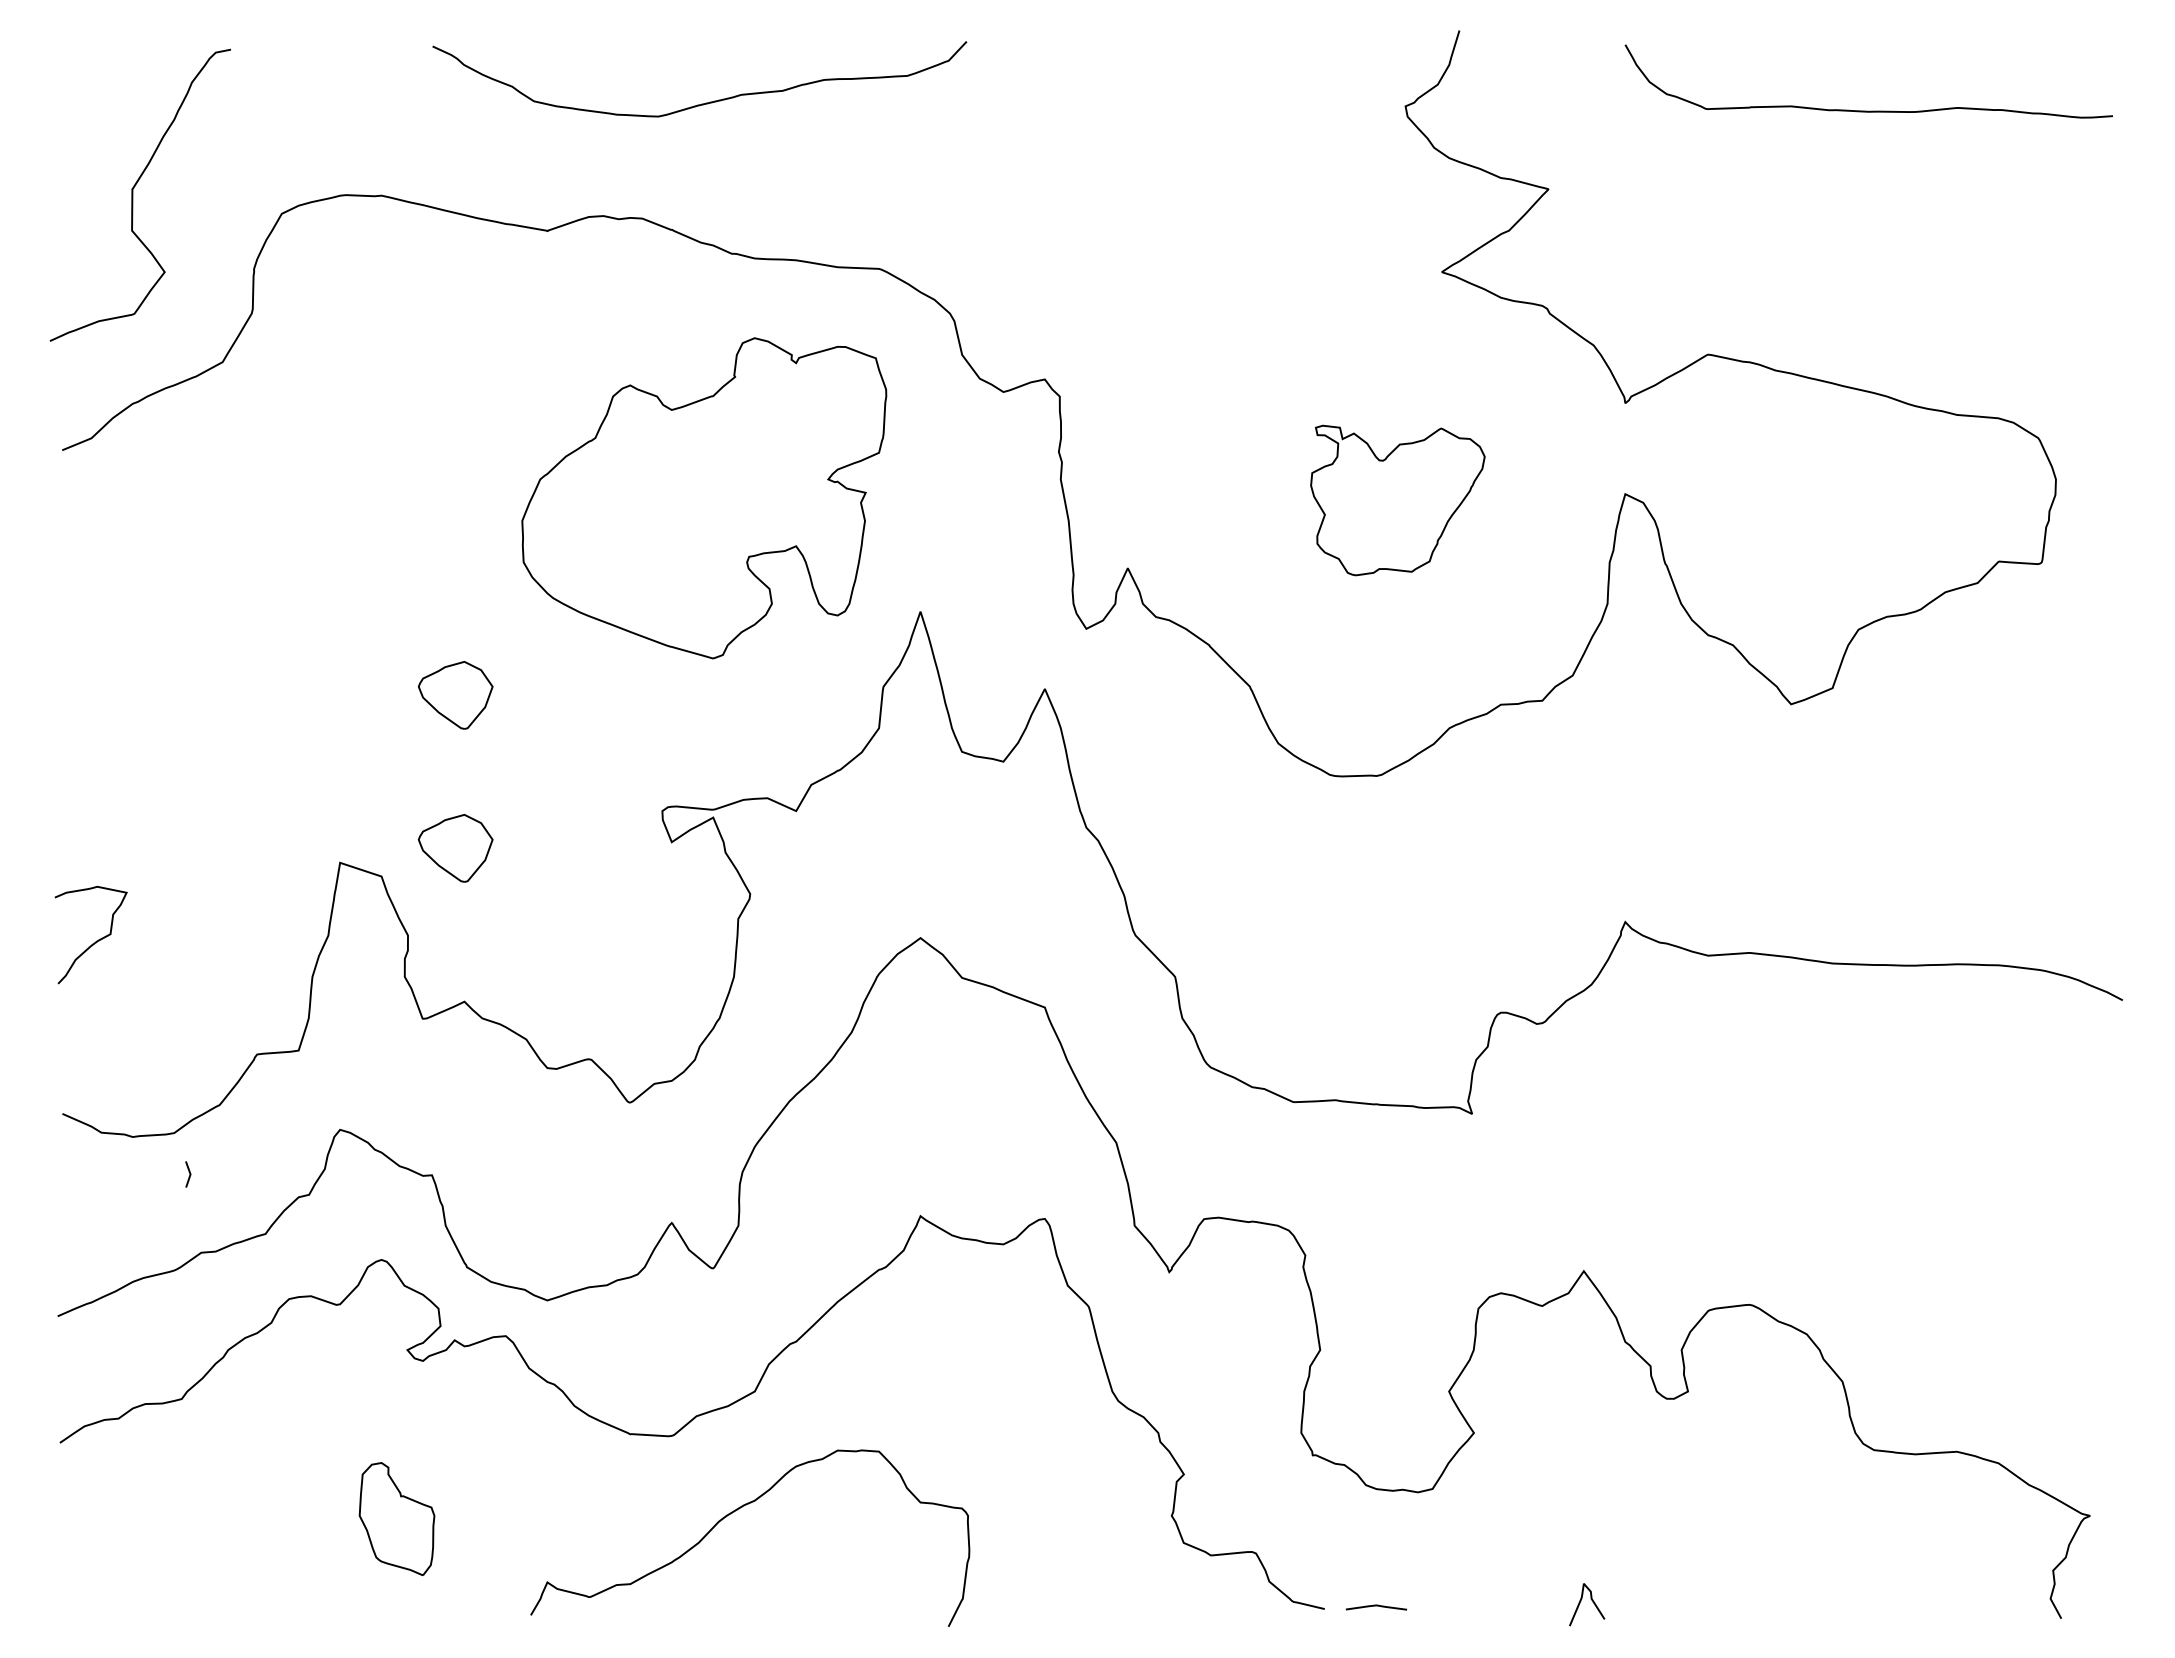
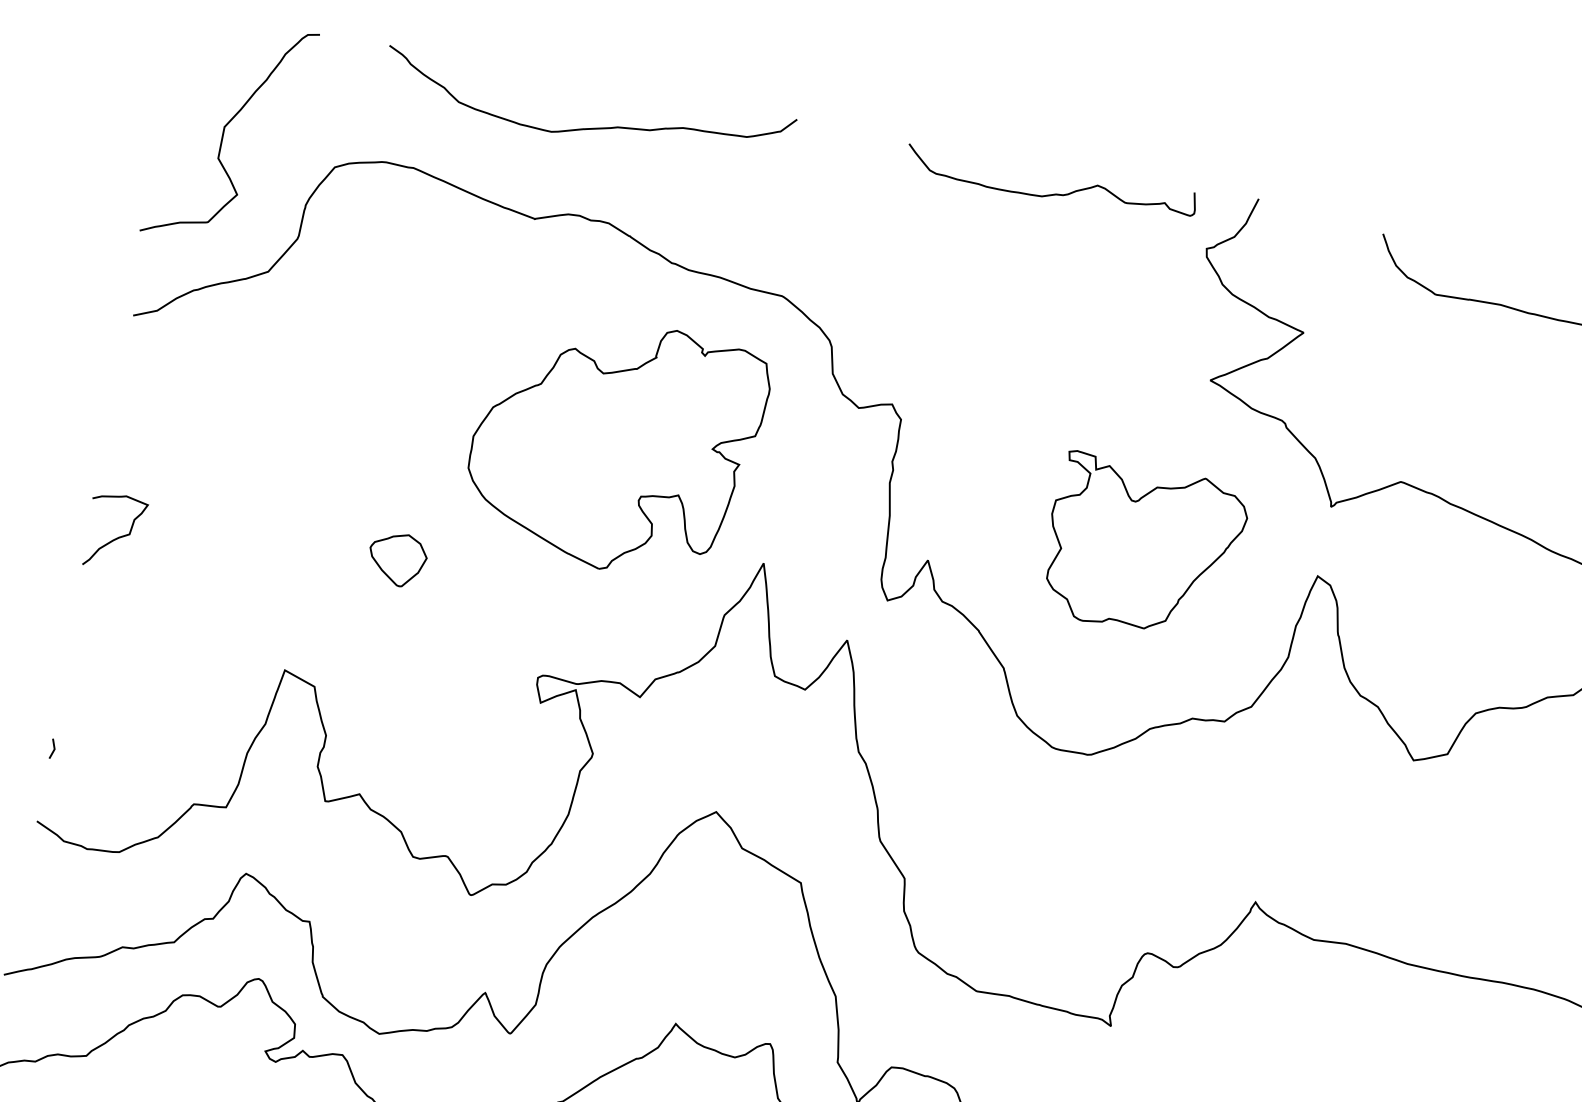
curve: (1196, 74) -> (1052, 194), added
curve: (705, 102) -> (589, 127), moved
part: (1397, 500) -> (1143, 547), size x1.43
part: (455, 848) -> (374, 676), removed
curve: (96, 940) -> (117, 537), moved
line: (189, 1174) -> (53, 749), moved

